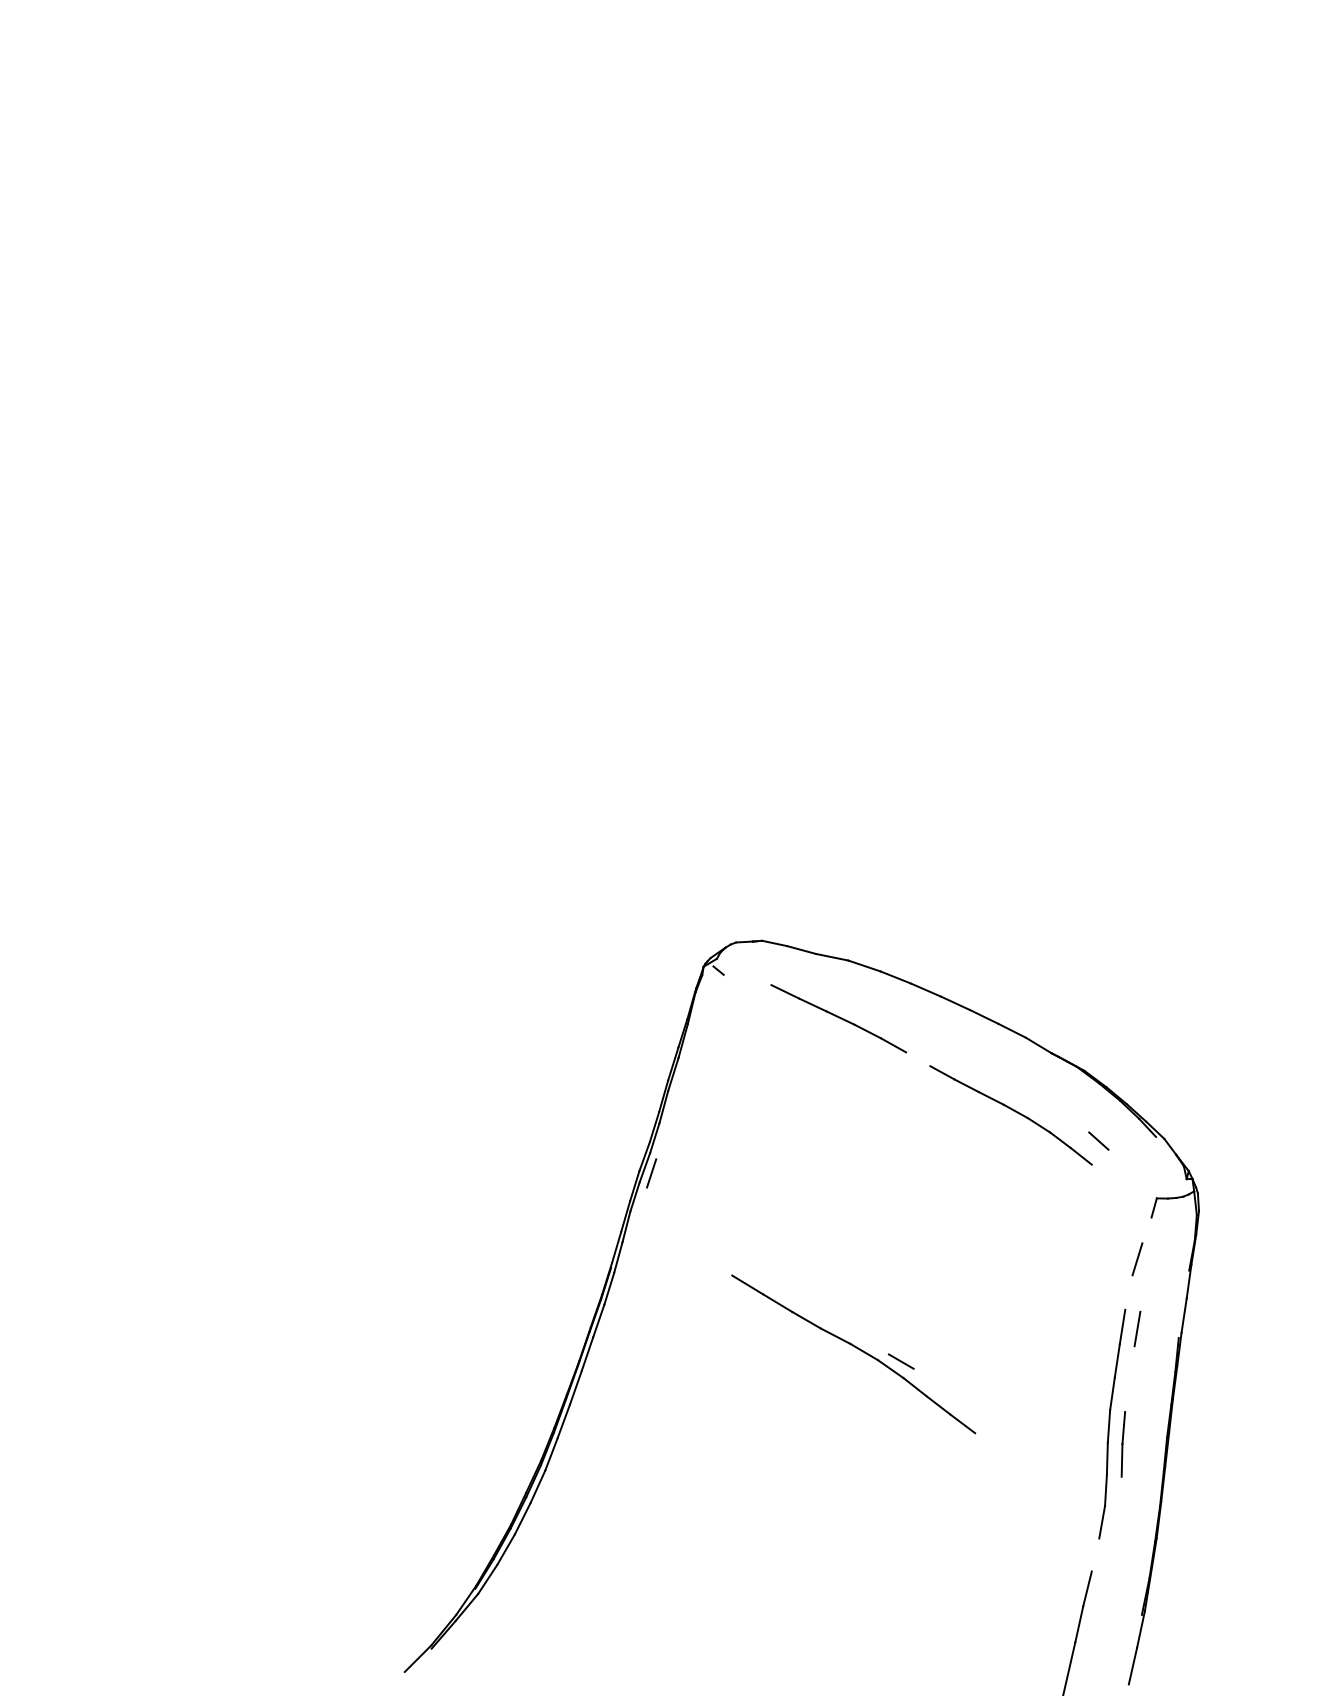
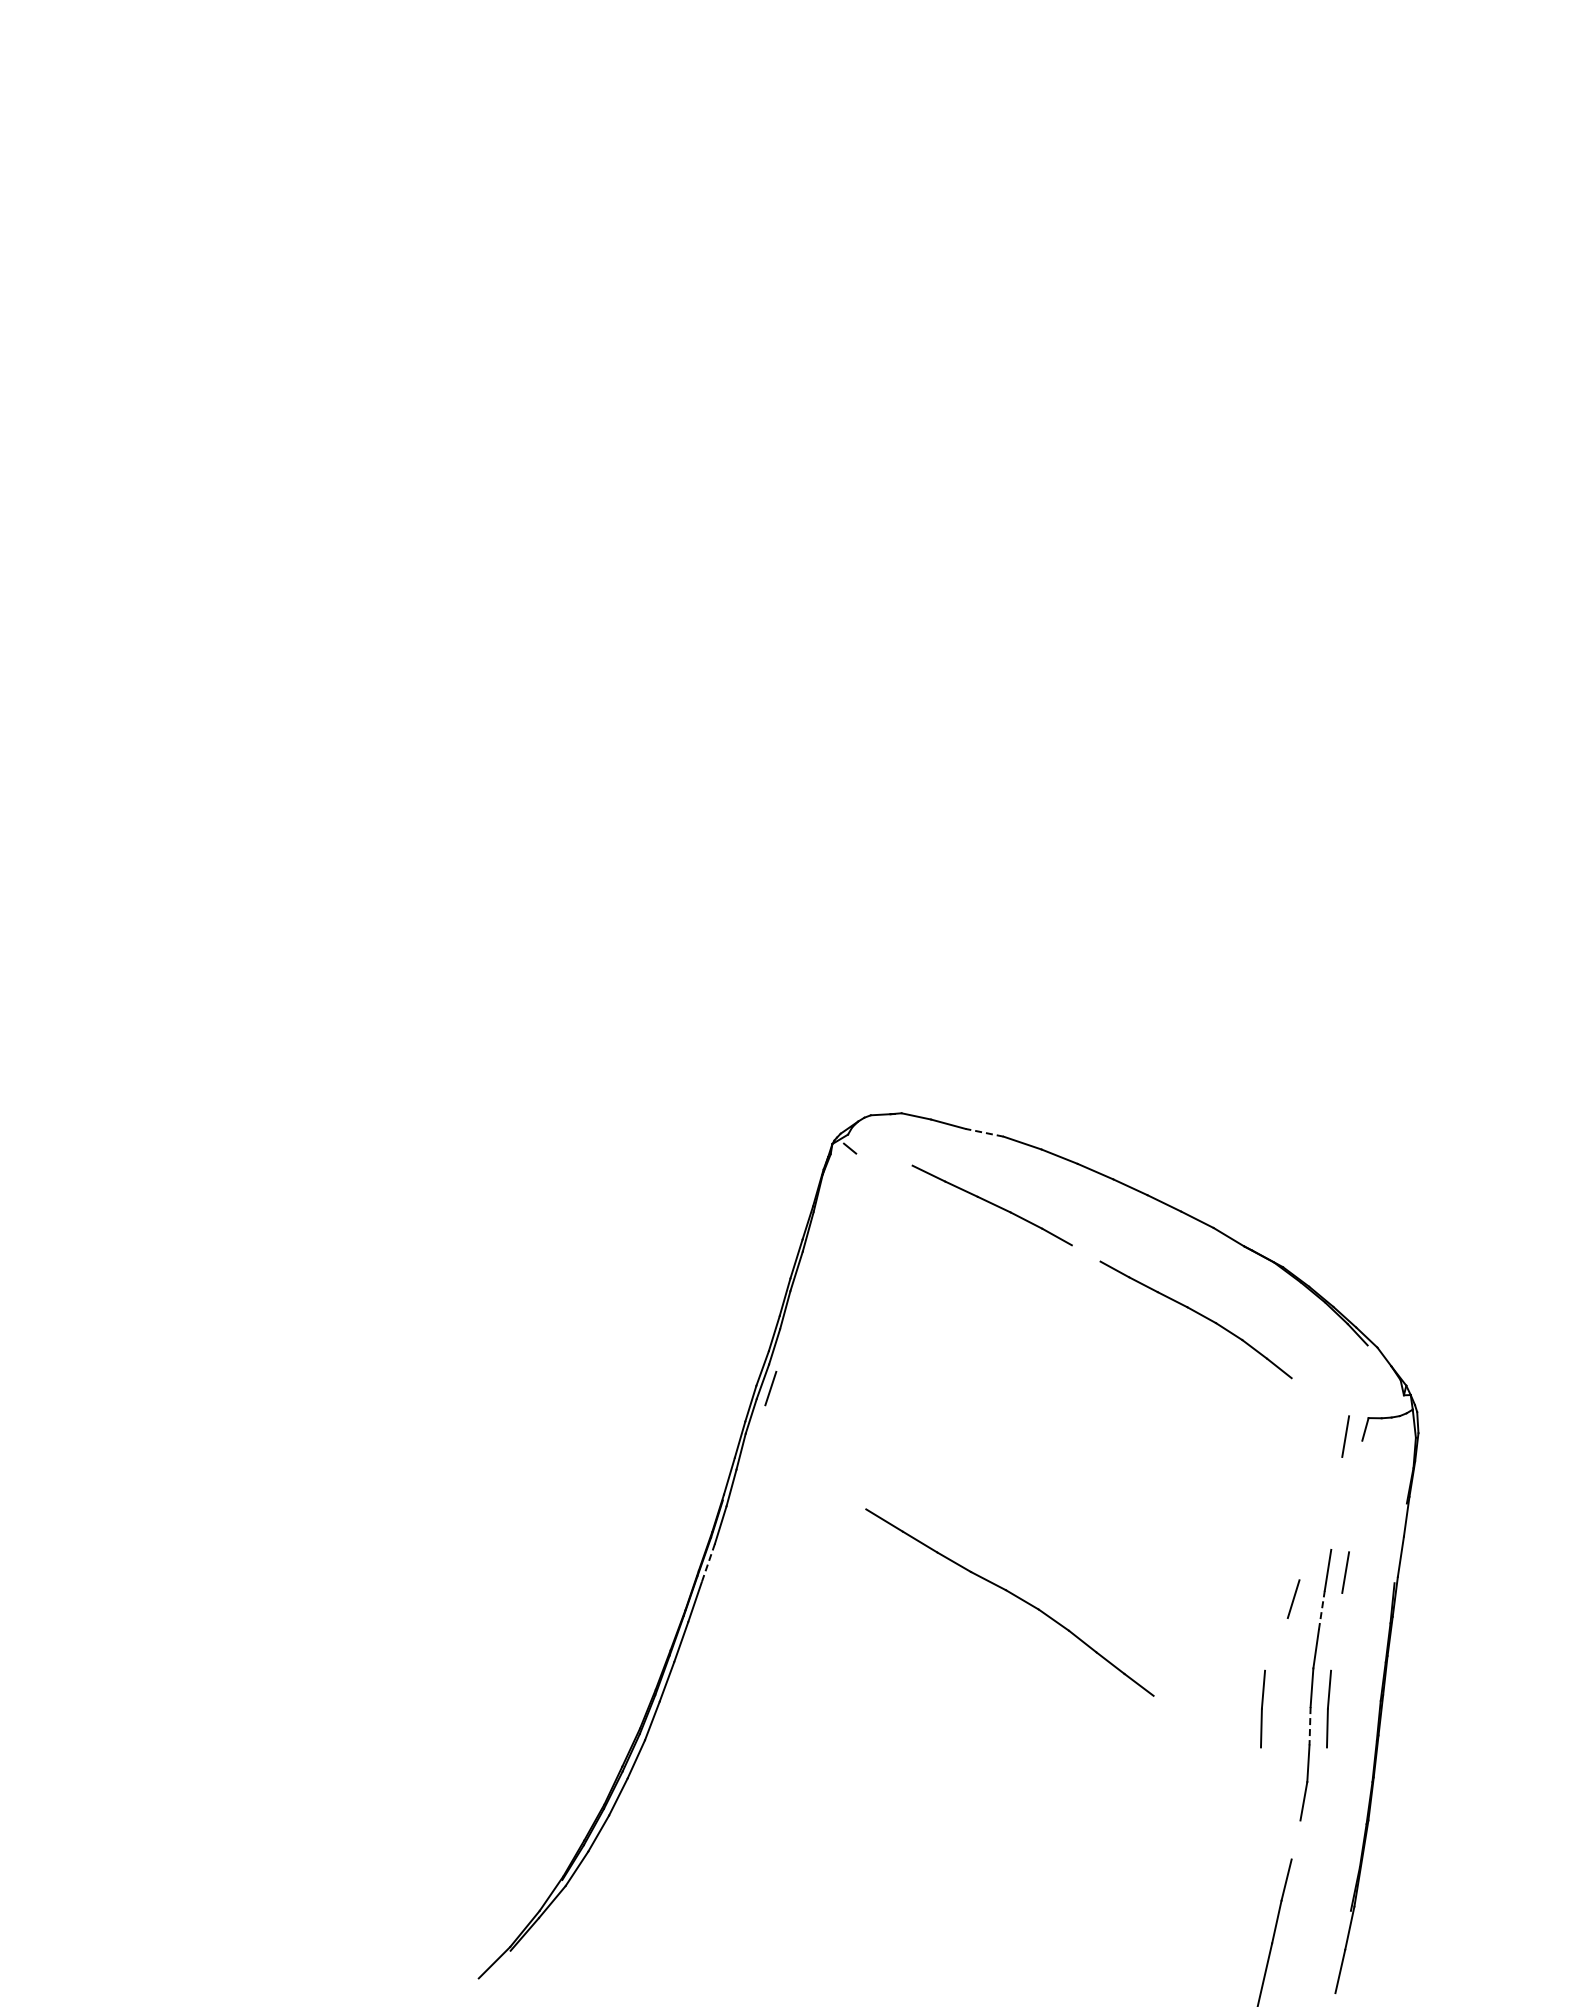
line: (832, 957) -> (984, 1132), solid -> dashed
line: (1098, 1141) -> (1299, 1350), removed
line: (1137, 1213) -> (1345, 1436), added
line: (1137, 1258) -> (1293, 1598), moved
line: (598, 1321) -> (708, 1563), solid -> dashed
line: (900, 1361) -> (1065, 1610), removed
line: (1117, 1361) -> (1321, 1610), solid -> dashed
part: (1067, 1443) -> (1262, 1708), added
line: (1107, 1459) -> (1310, 1726), solid -> dashed

